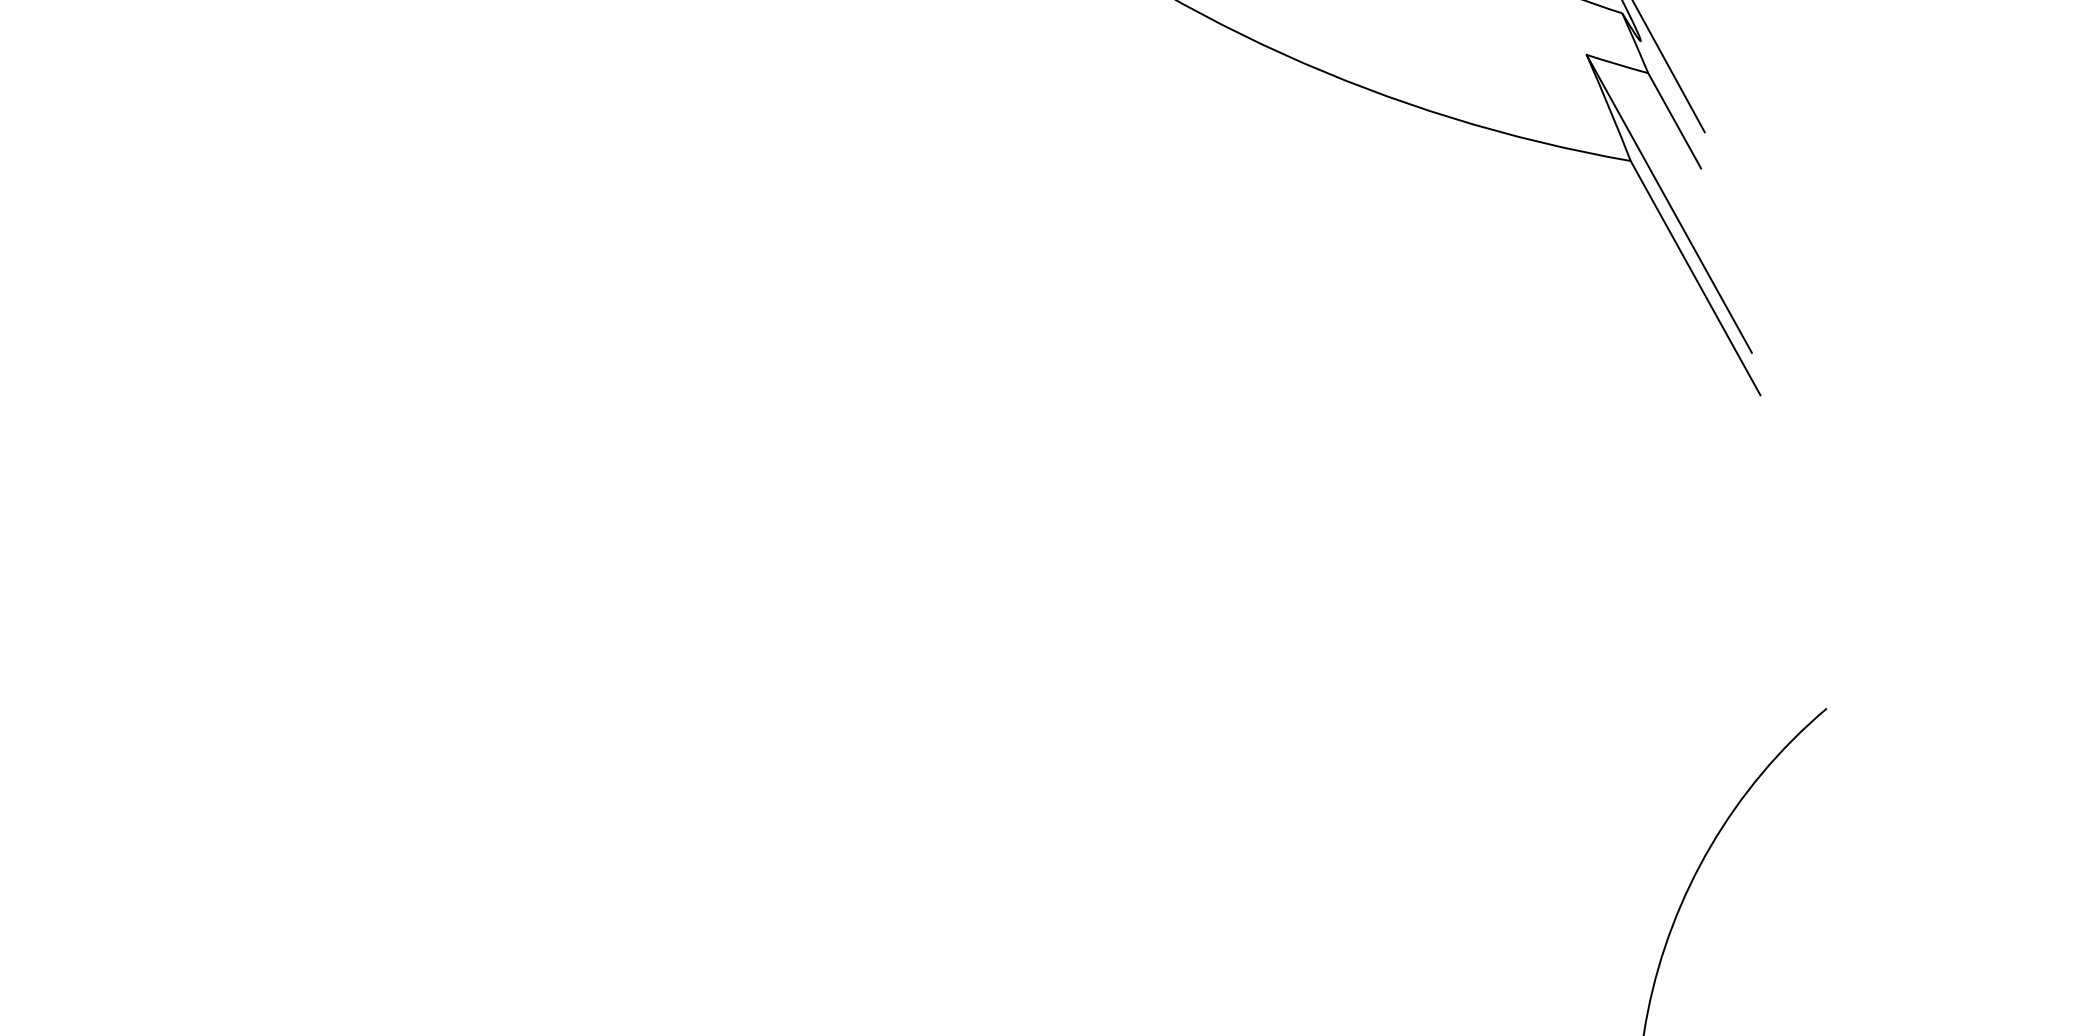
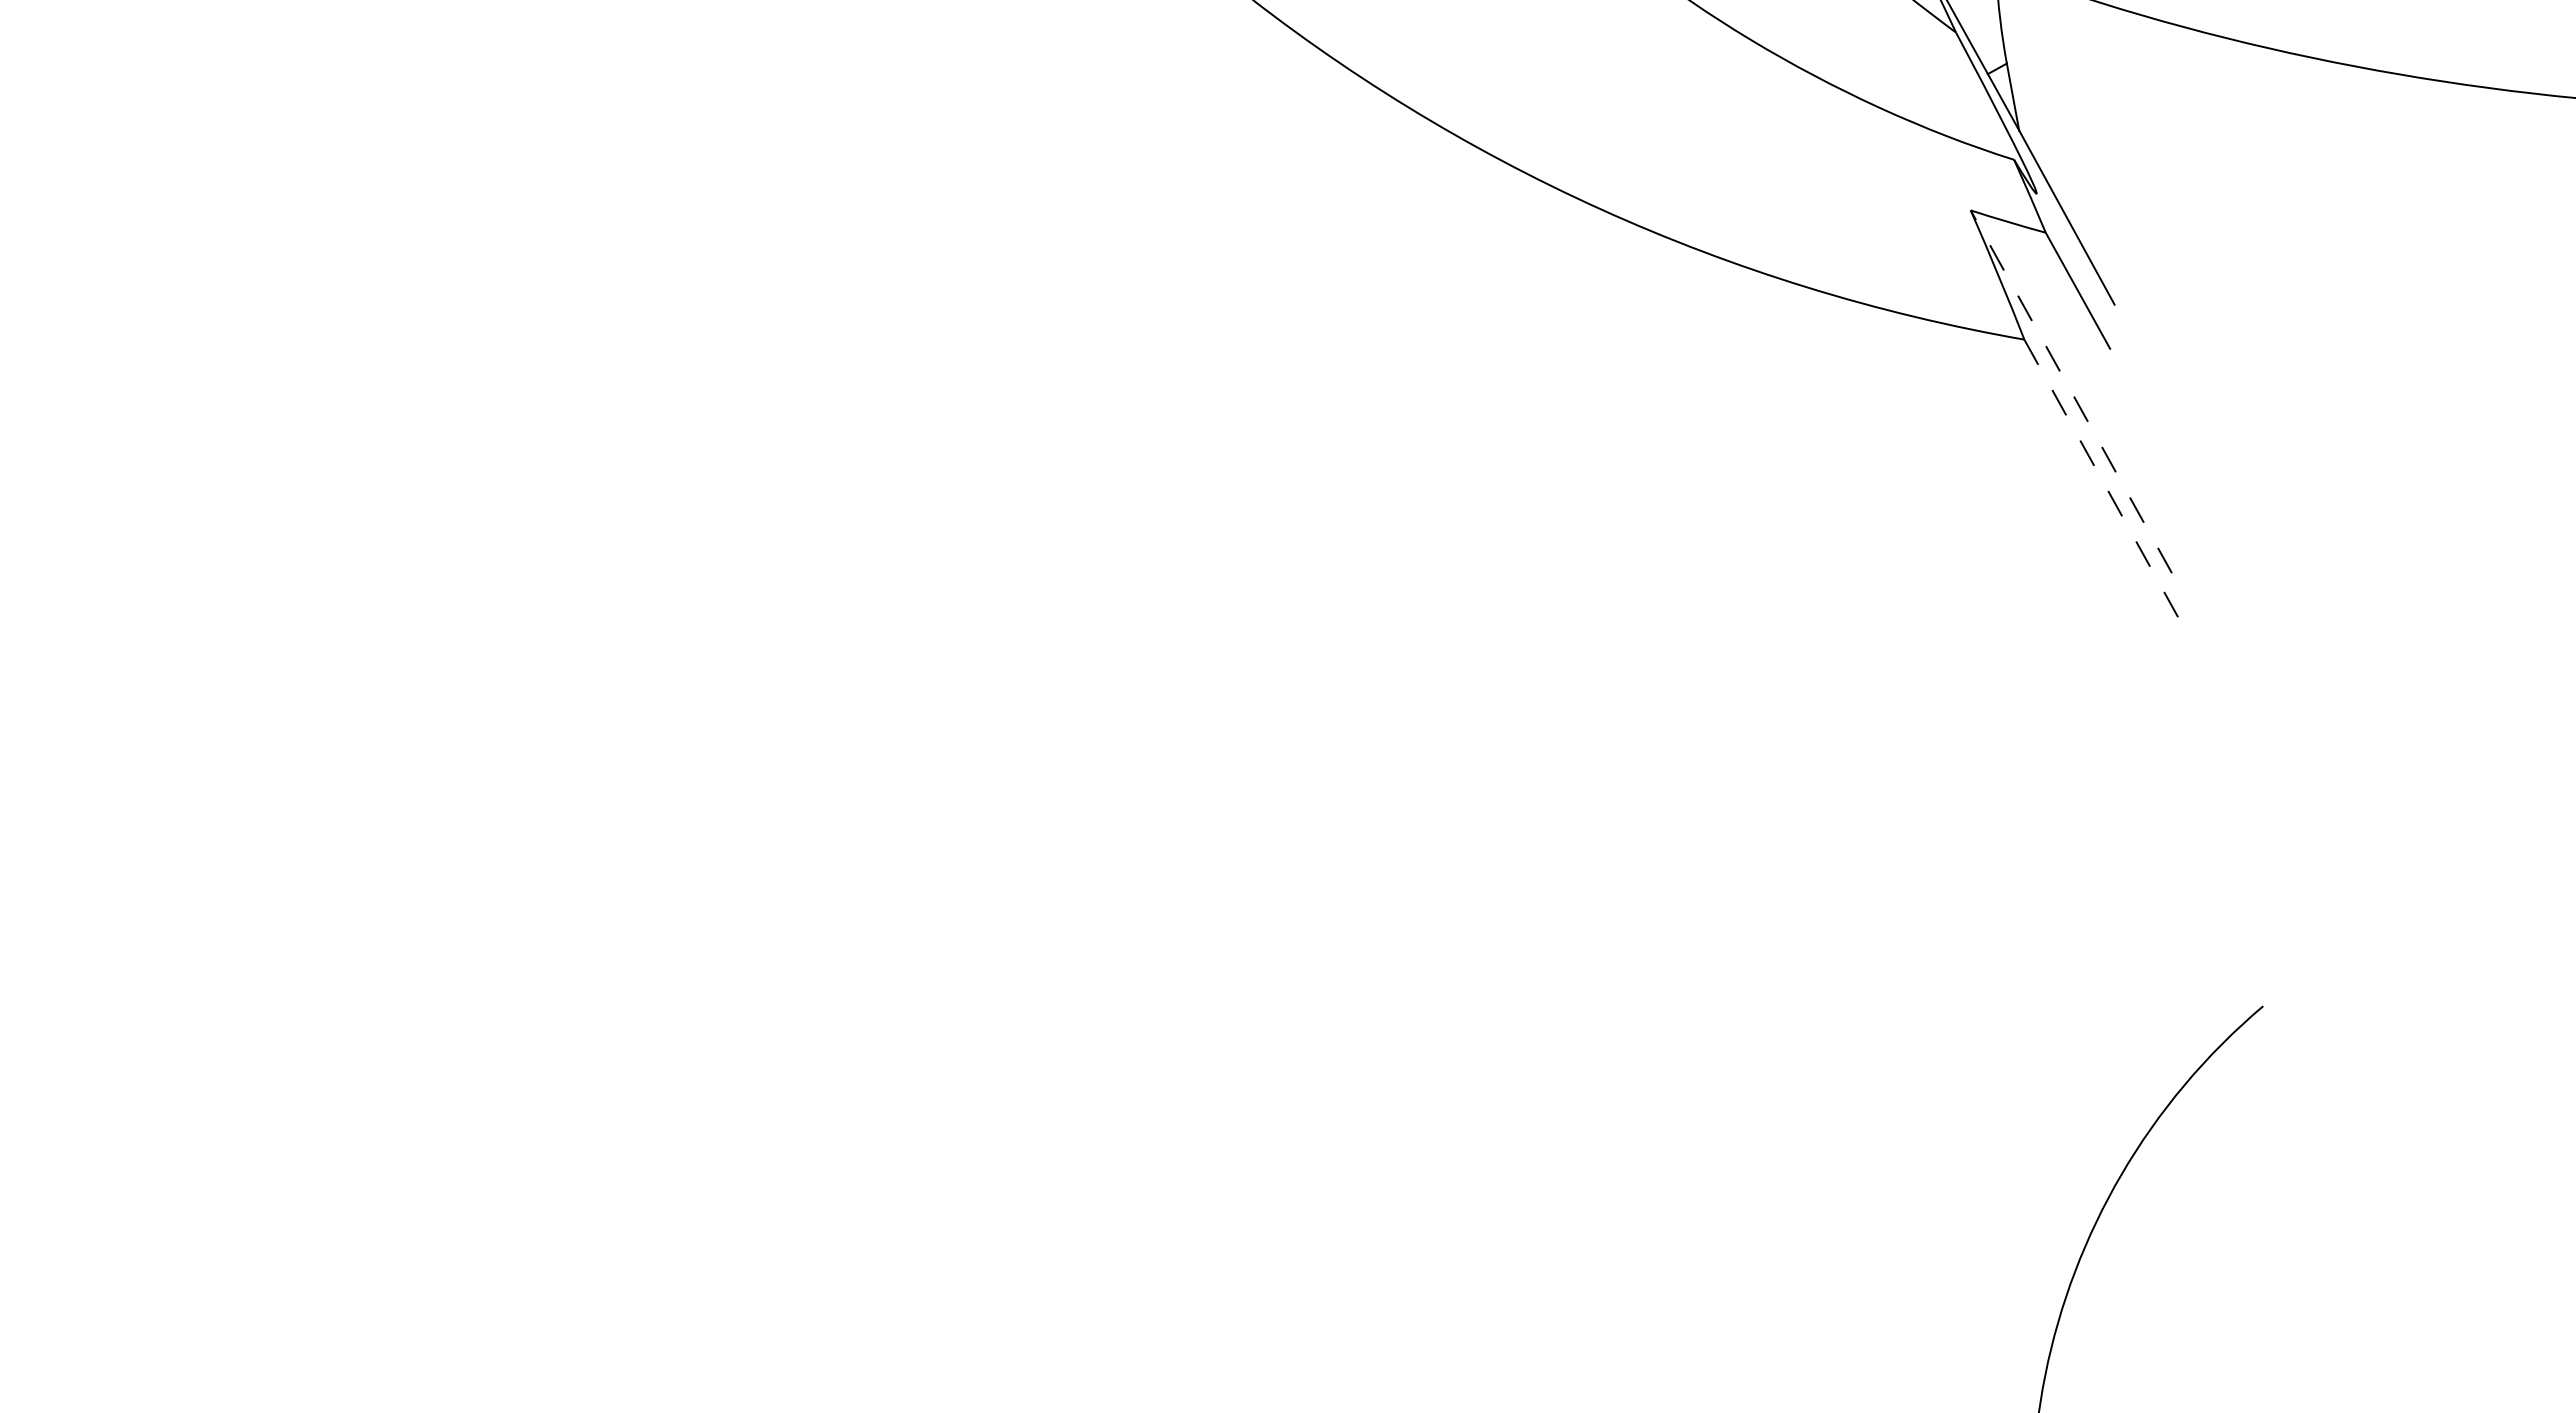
line: (1669, 203) -> (2071, 391), solid -> dashed
line: (1695, 278) -> (2103, 482), solid -> dashed

